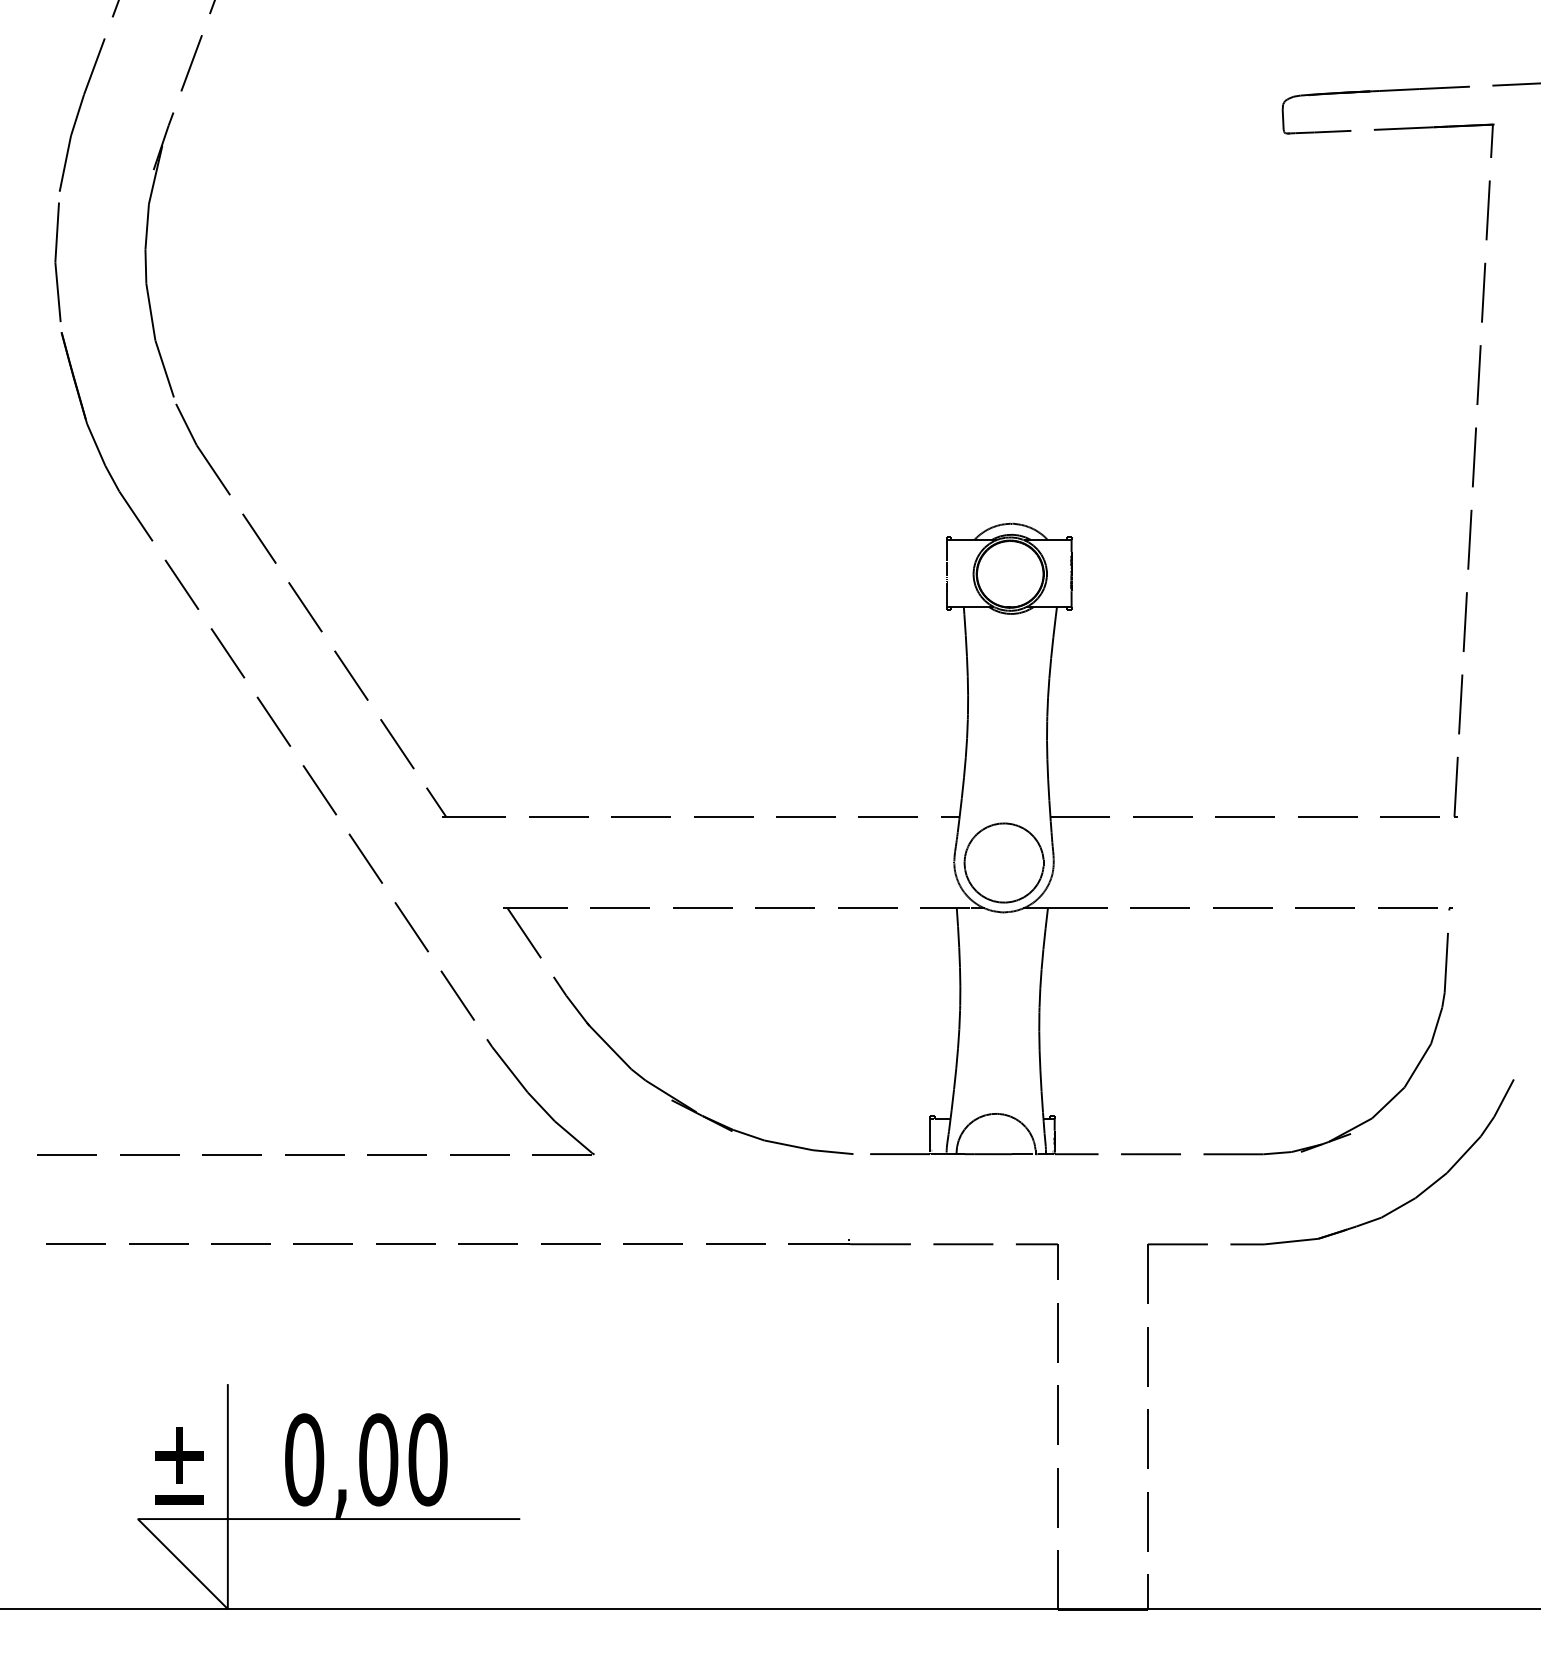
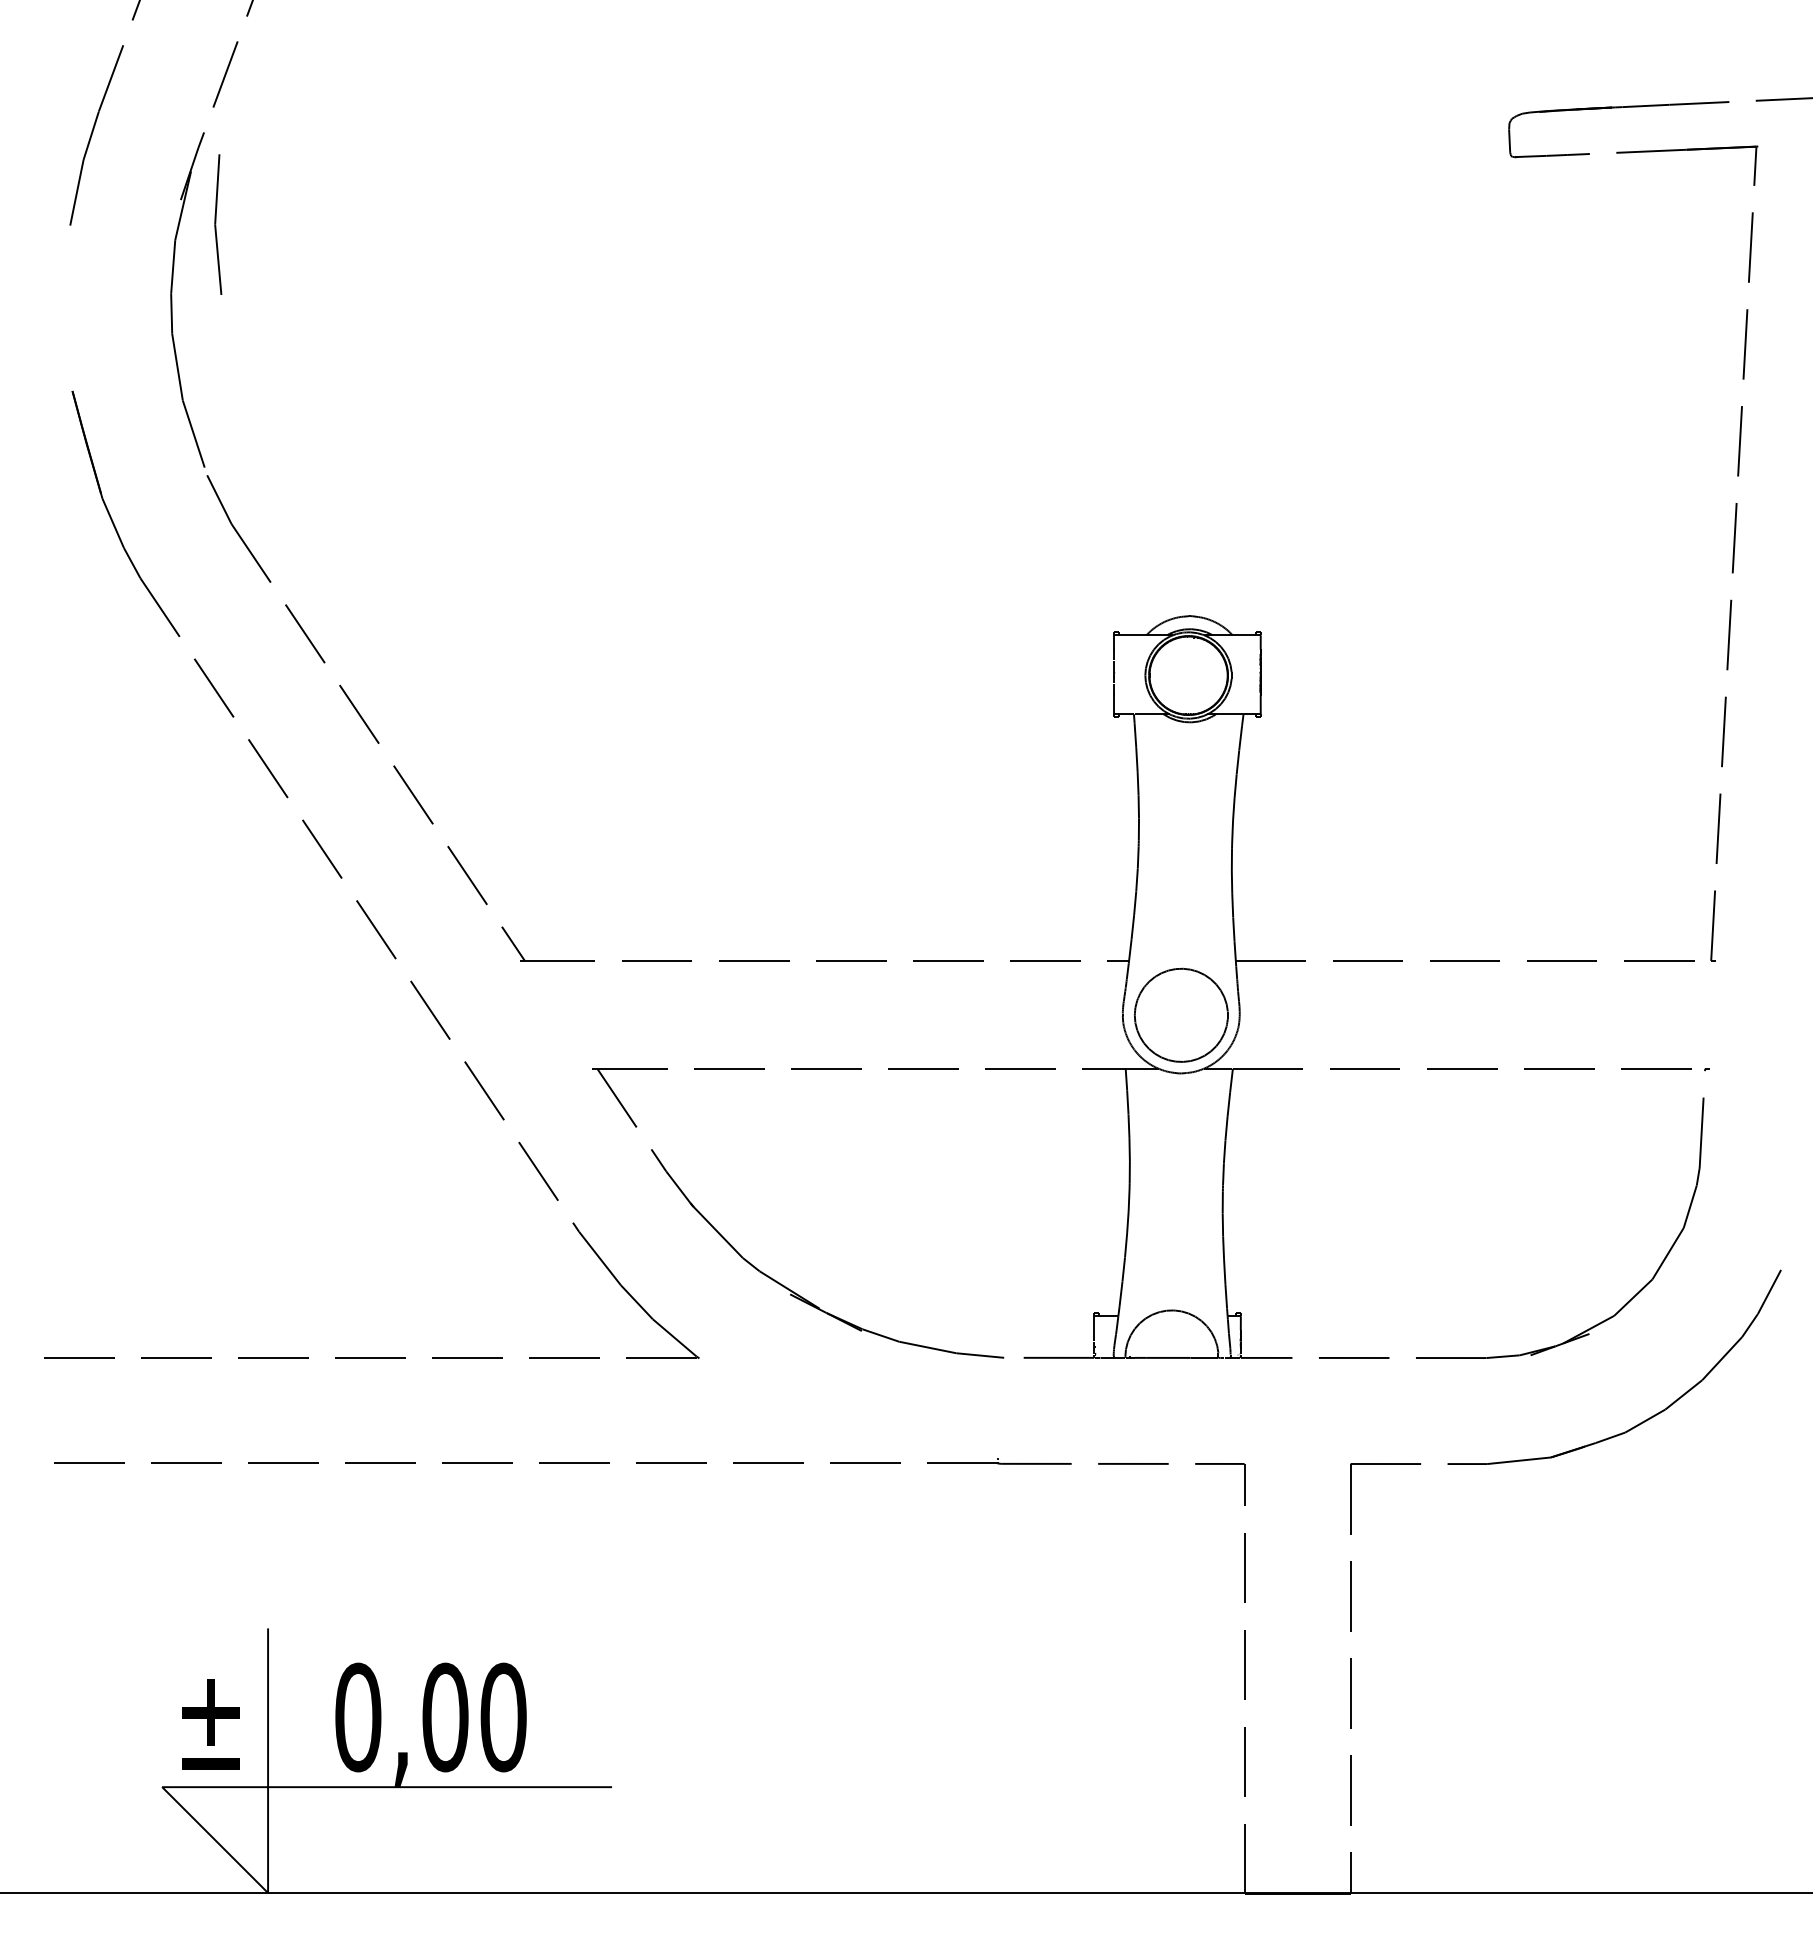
part: (58, 262) -> (218, 224), moved

